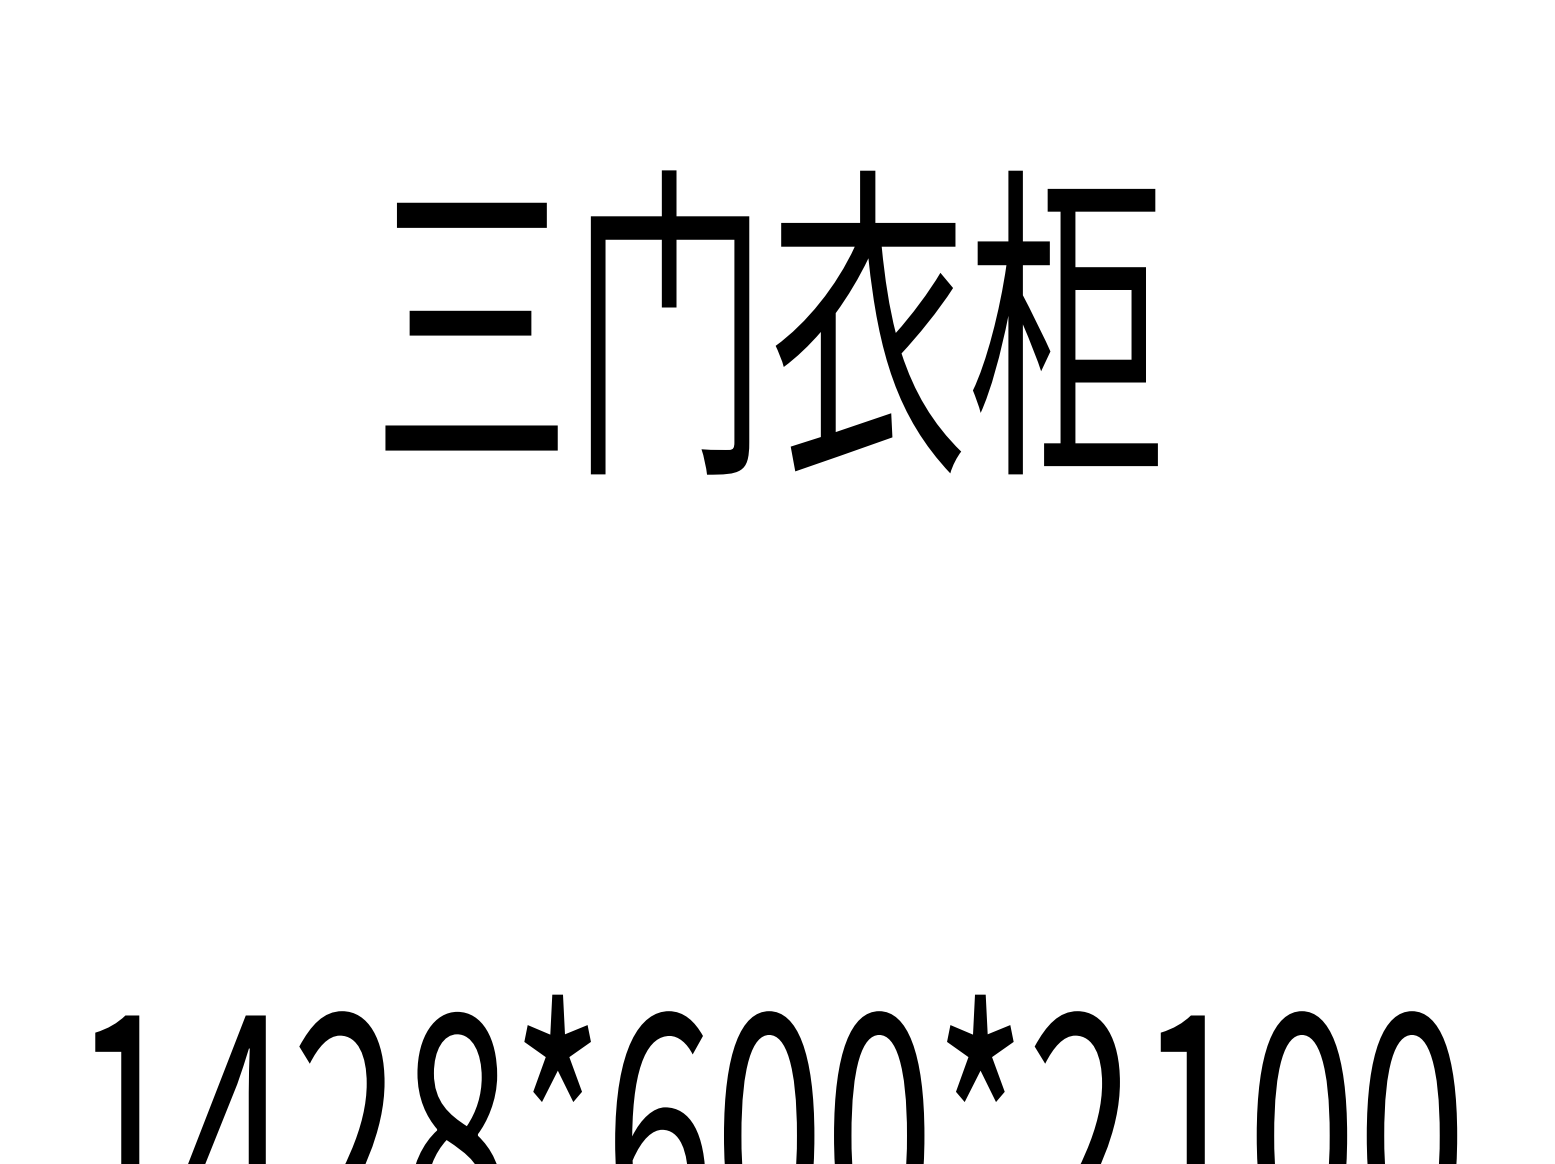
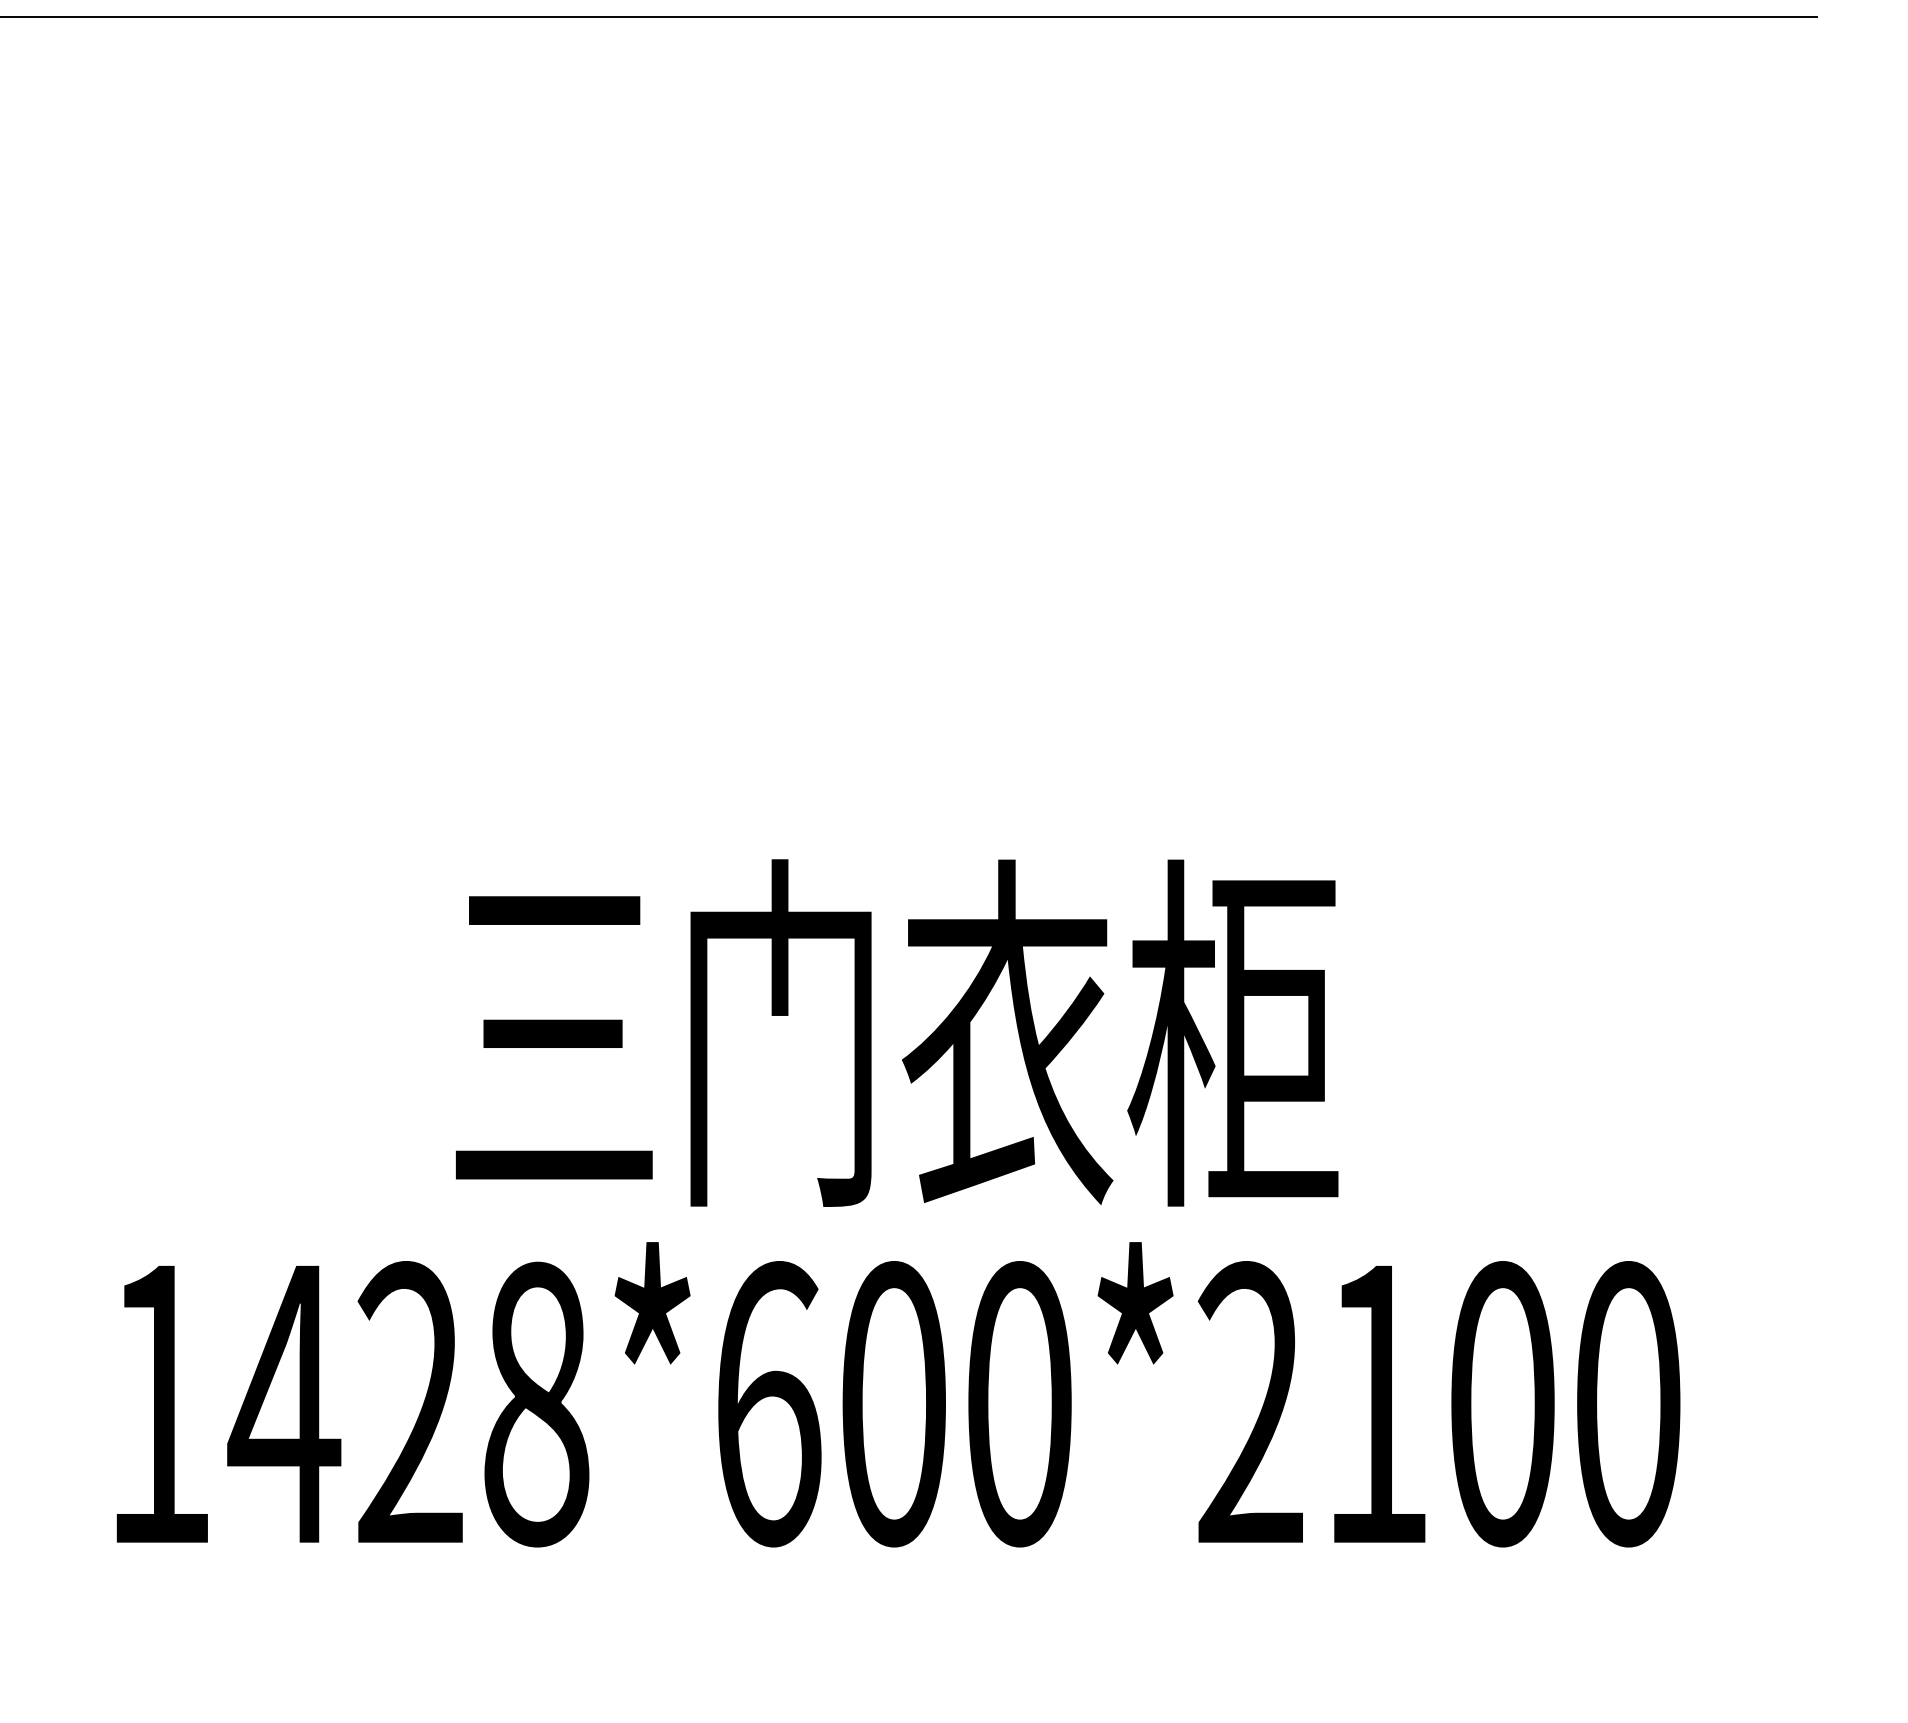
text: (771, 321) -> (897, 1032), moved

